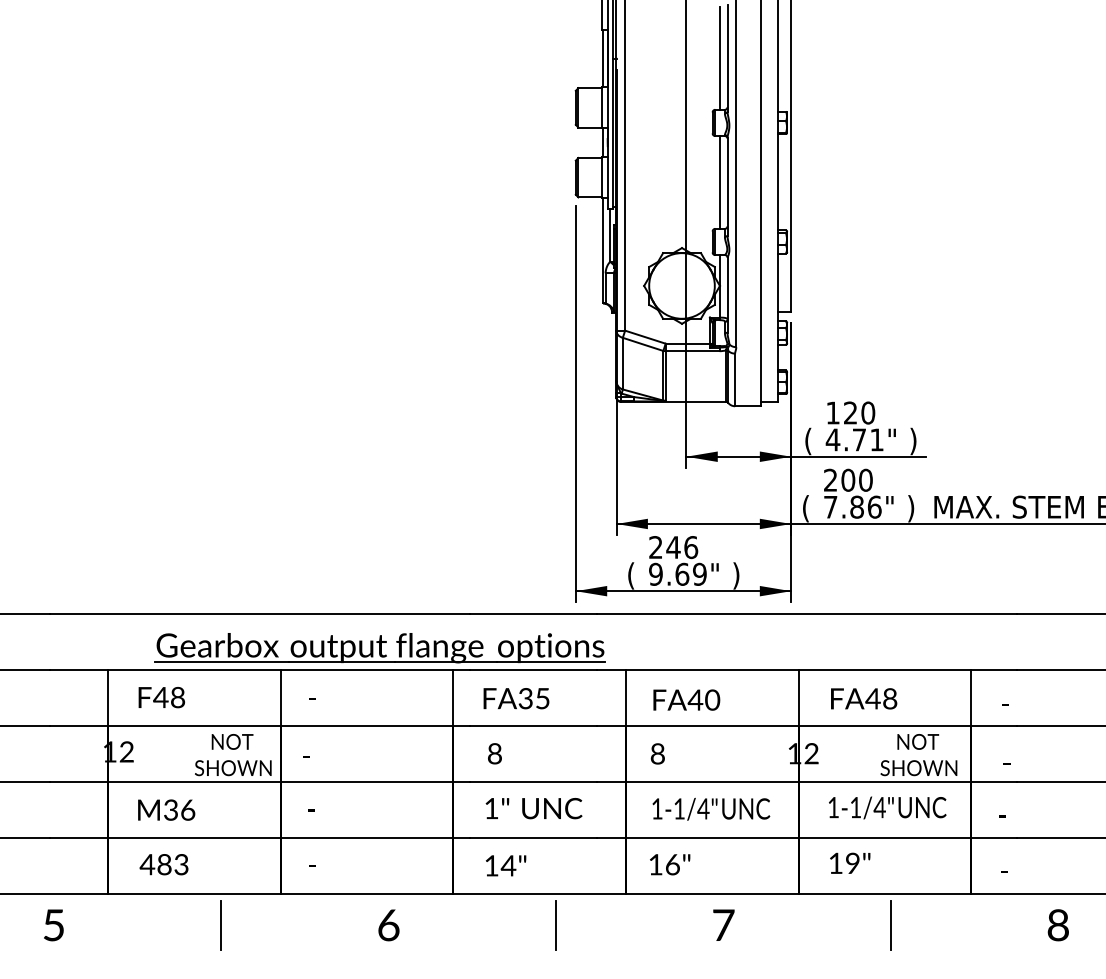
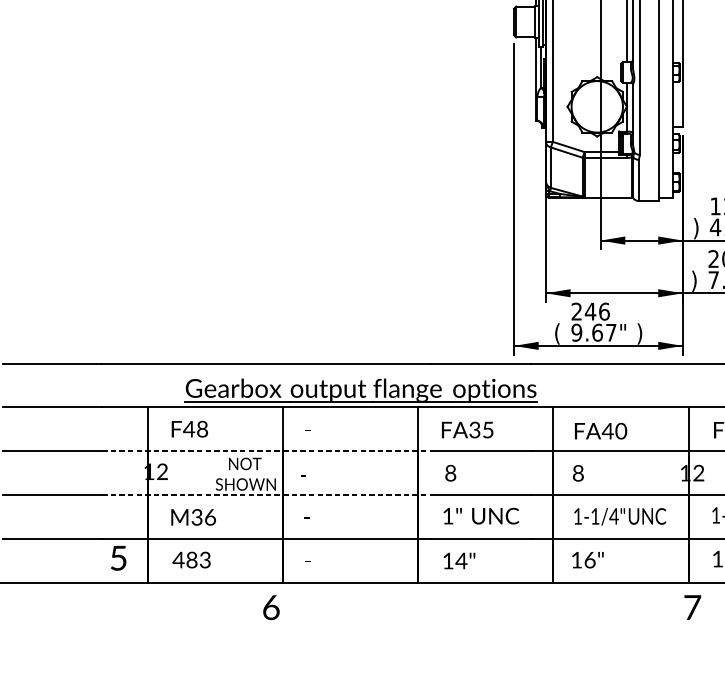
text: (808, 441) -> (696, 228), ( -> )
text: (805, 508) -> (693, 281), ( -> )
text: (699, 573) -> (610, 332), 9.69" -> 9.67"
line: (260, 725) -> (267, 451), solid -> dashed
line: (260, 781) -> (267, 494), solid -> dashed
line: (221, 924) -> (236, 606), removed
line: (555, 924) -> (498, 606), removed
text: (723, 924) -> (692, 606), moved
text: (53, 925) -> (118, 558), moved
text: (388, 925) -> (271, 607), moved

